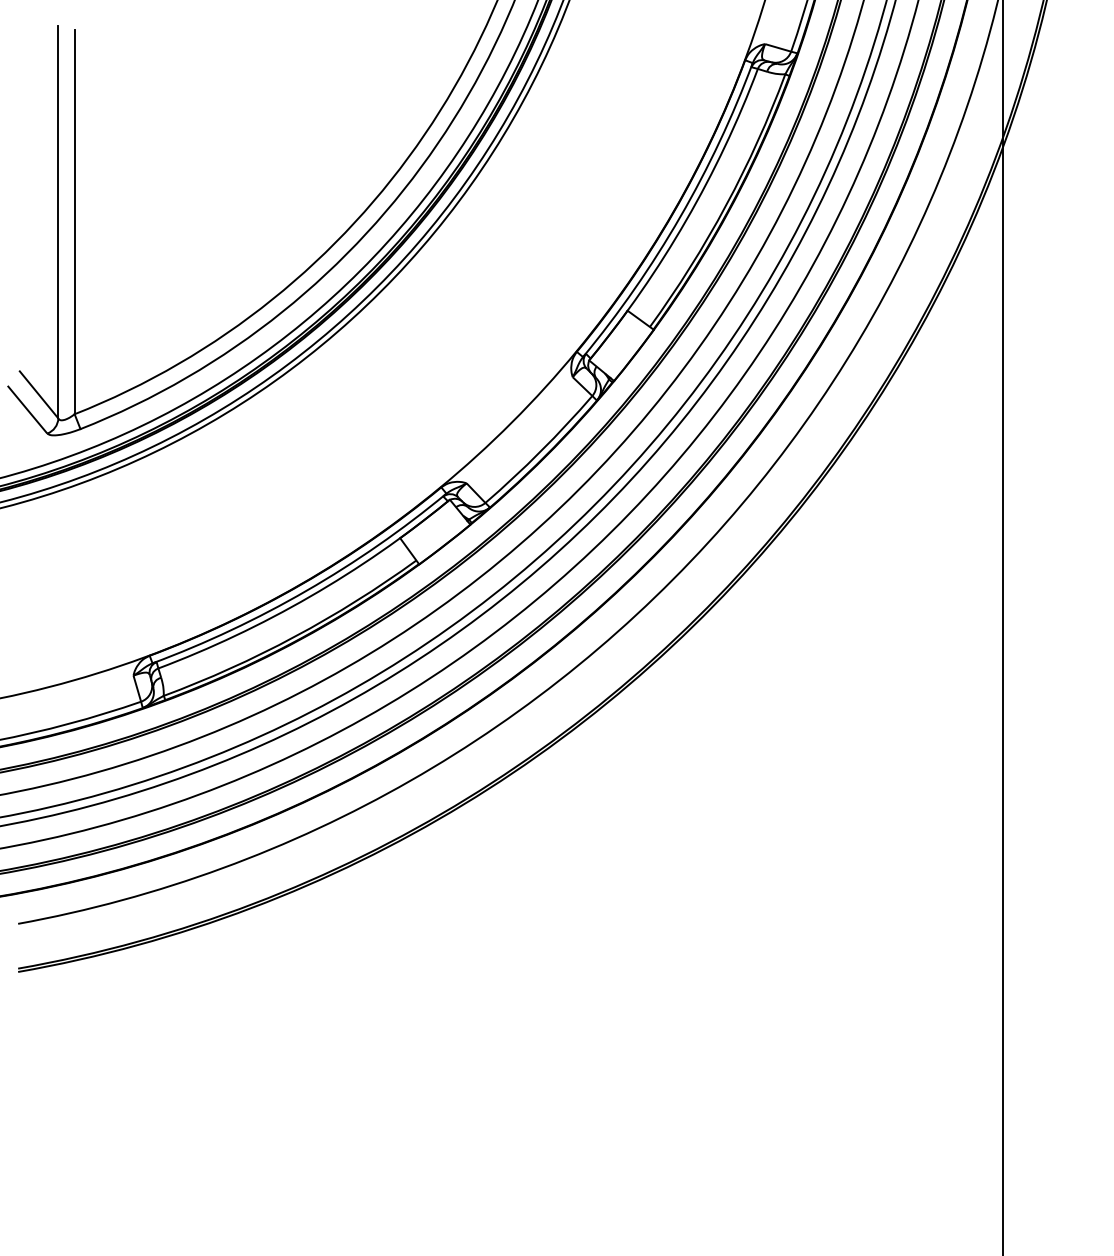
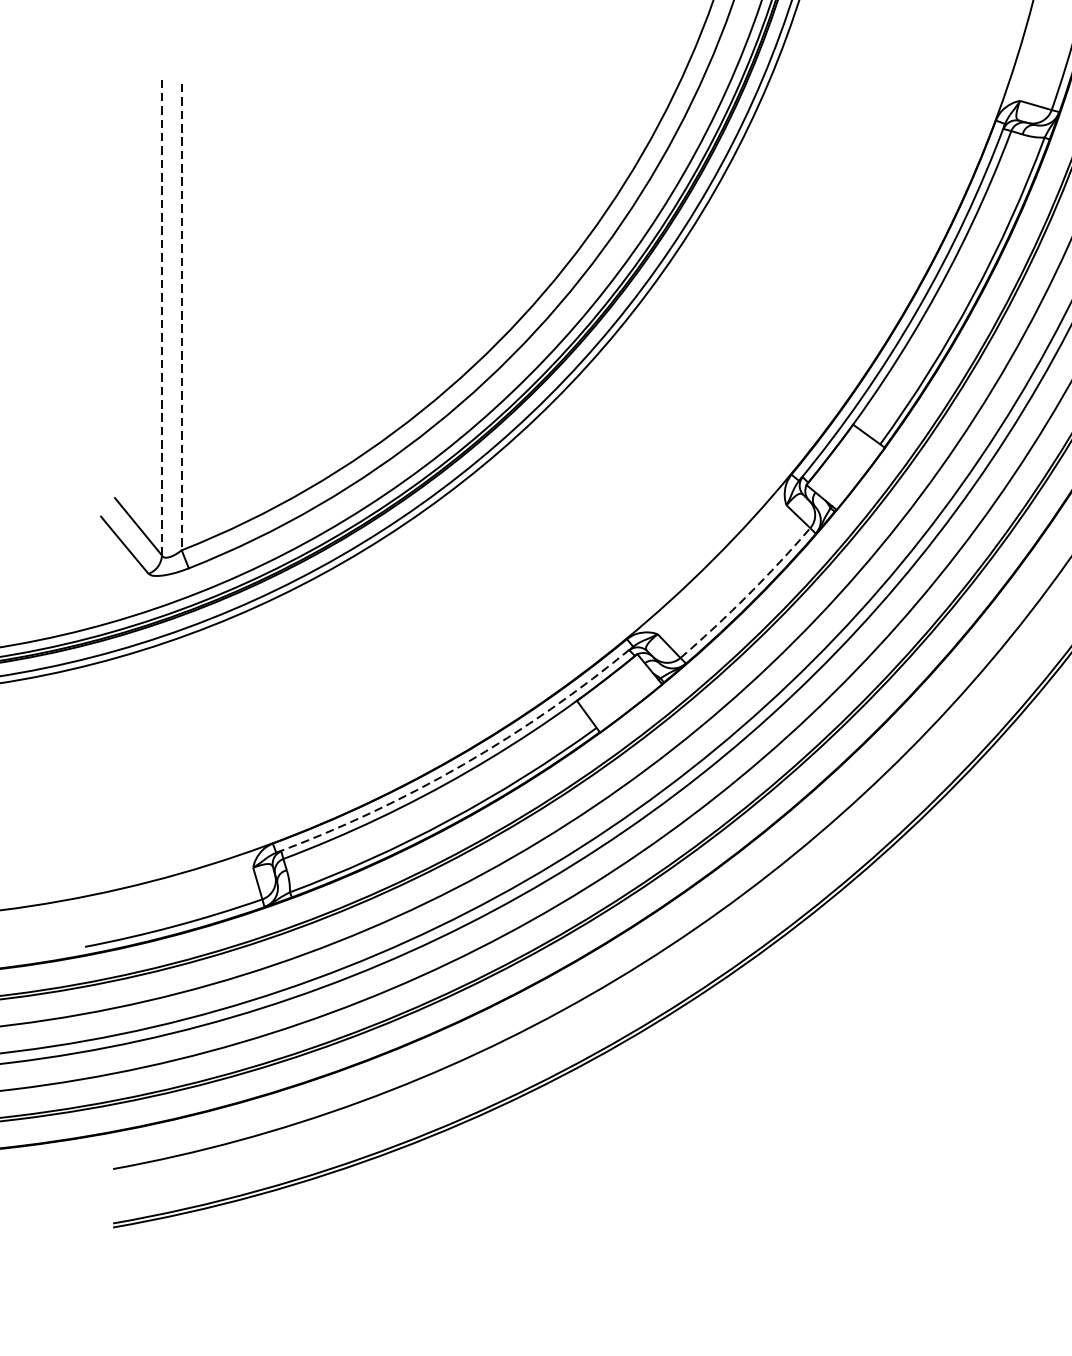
line: (58, 221) -> (162, 316), solid -> dashed
line: (74, 222) -> (181, 317), solid -> dashed
arc: (540, 451) -> (747, 595), solid -> dashed
arc: (306, 590) -> (463, 764), solid -> dashed

